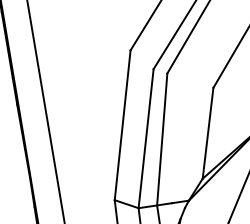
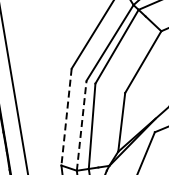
line: (122, 125) -> (66, 117), solid -> dashed
line: (145, 138) -> (81, 125), solid -> dashed

